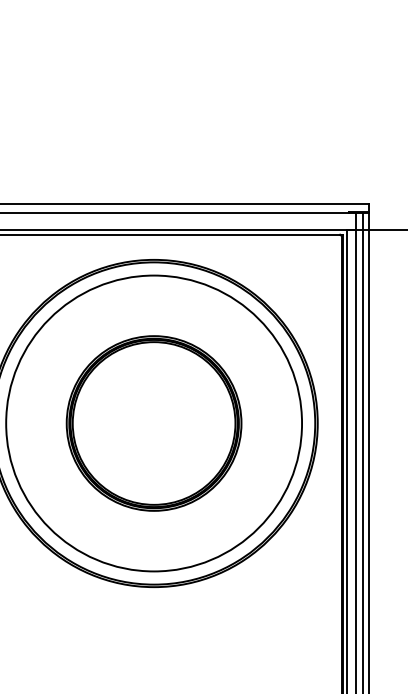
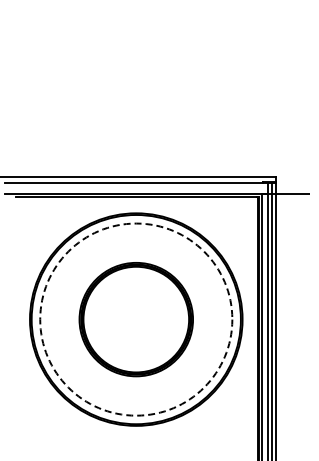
circle: (154, 423) -> (136, 319), solid -> dashed

